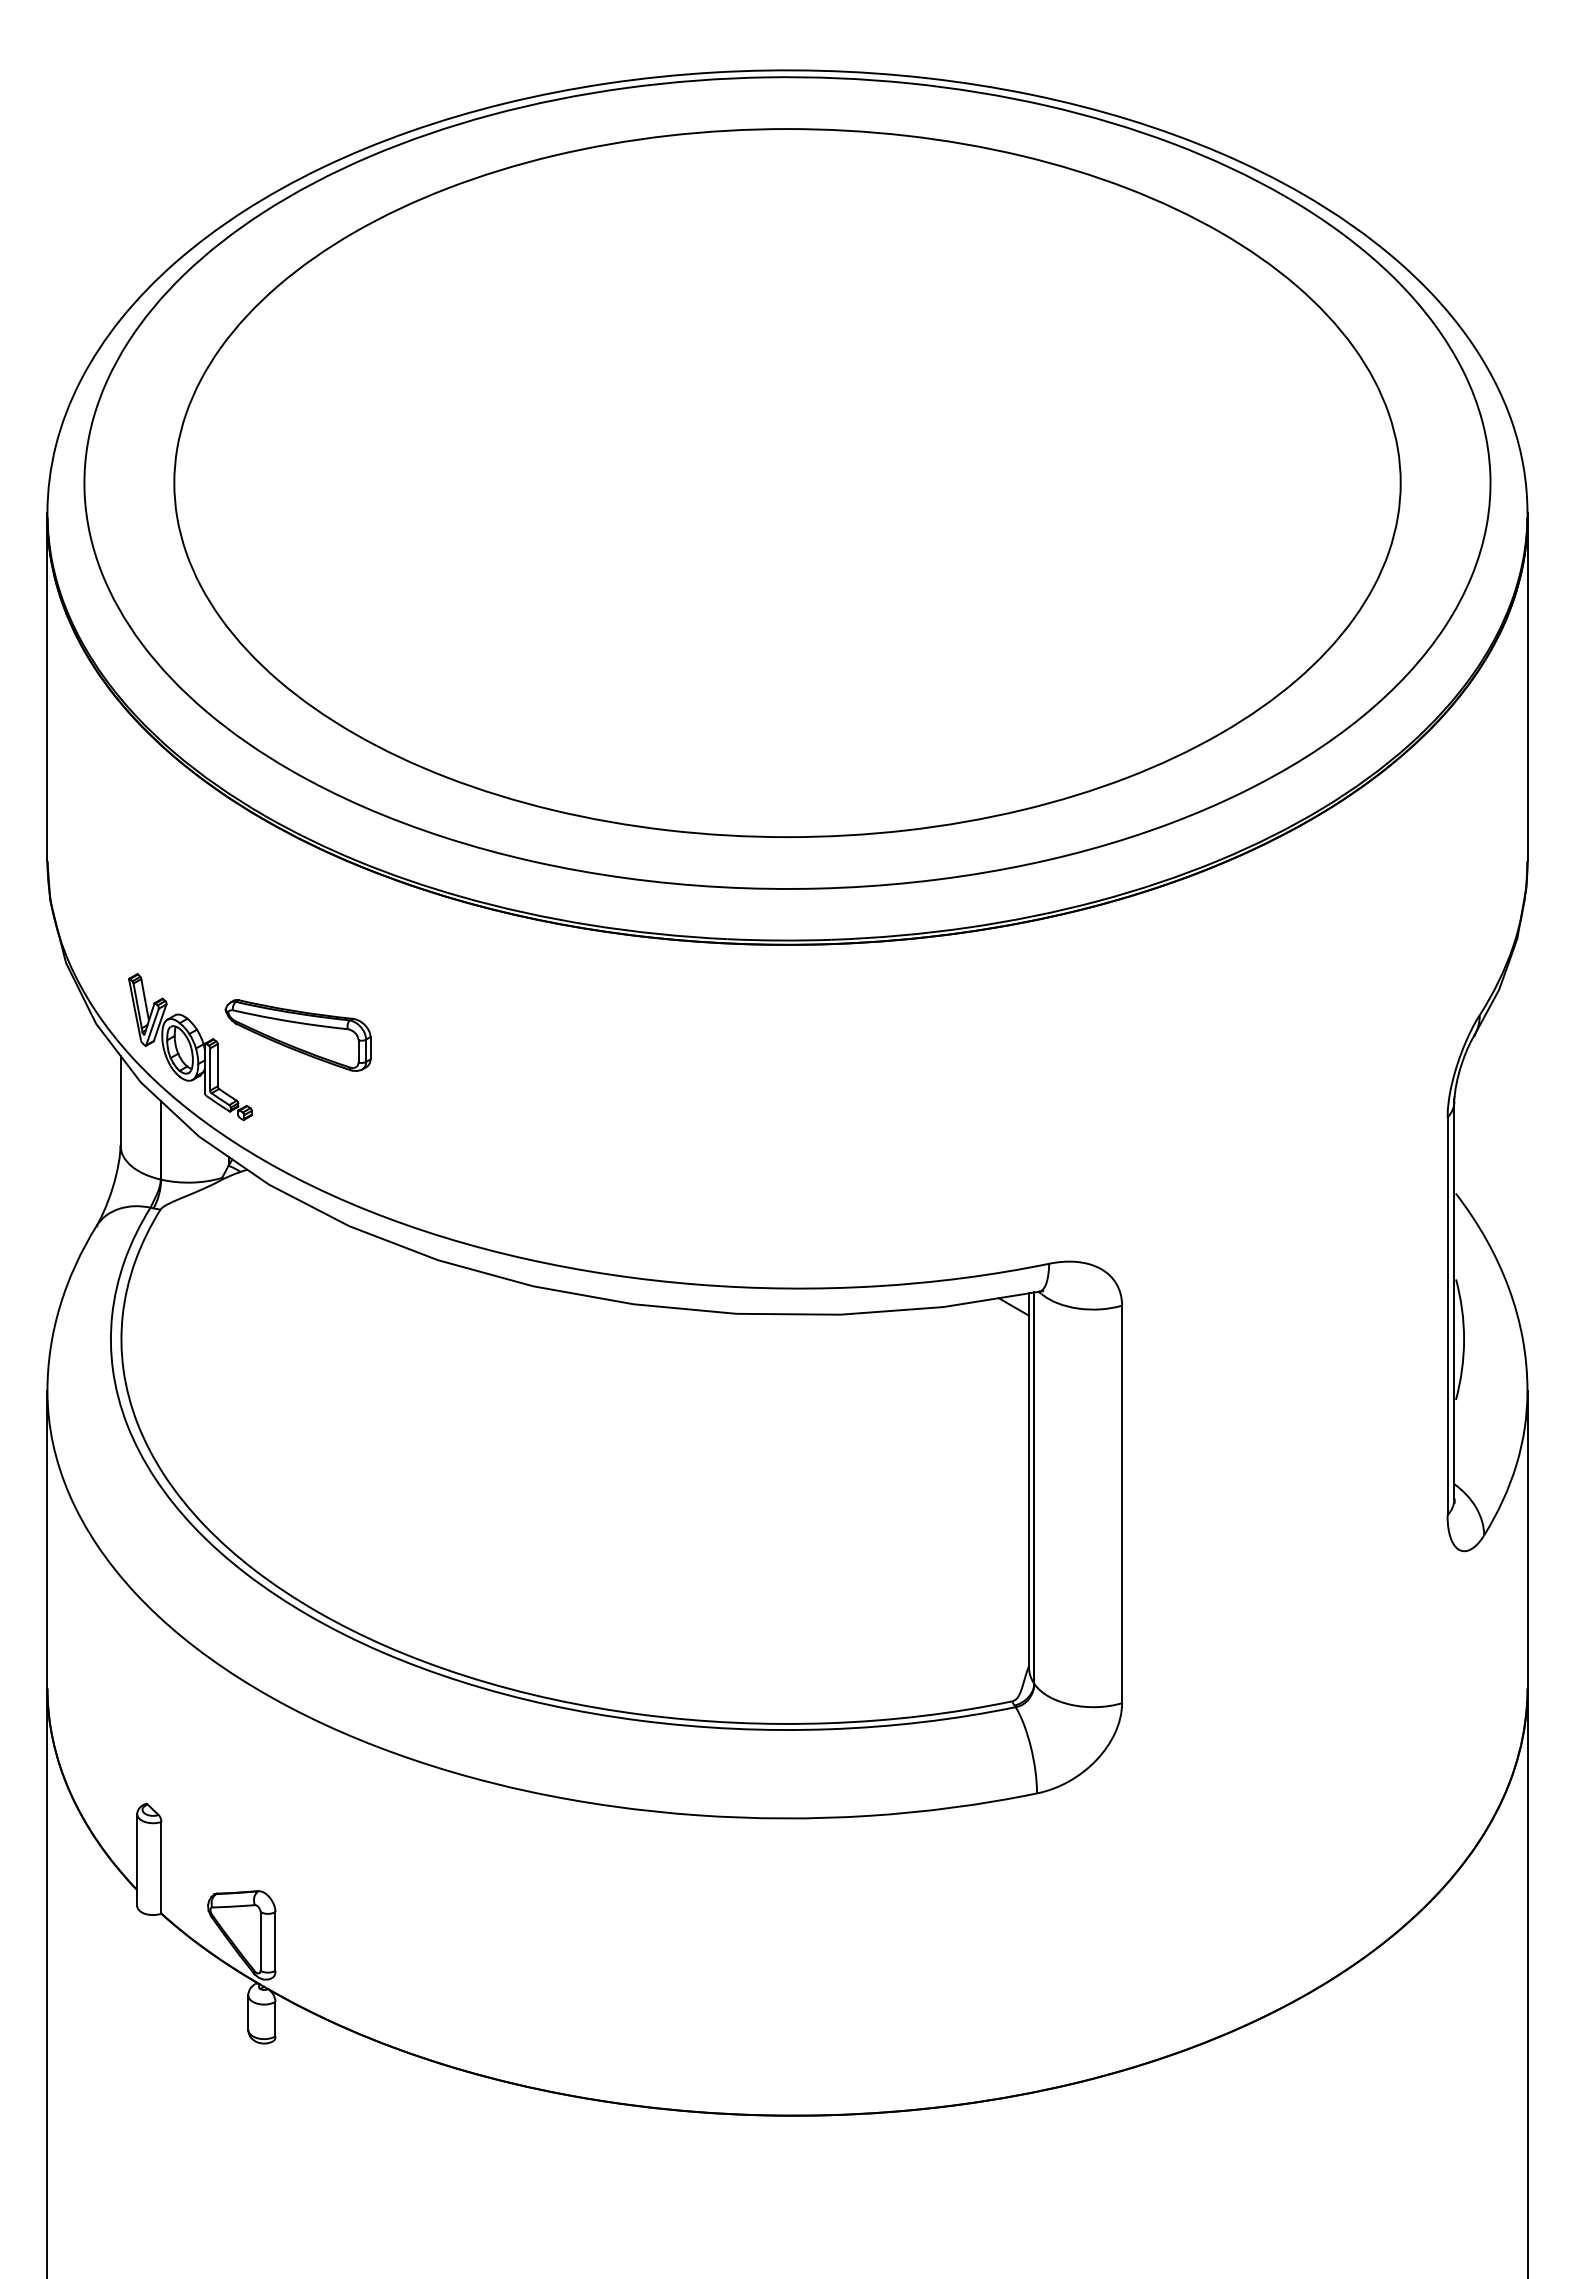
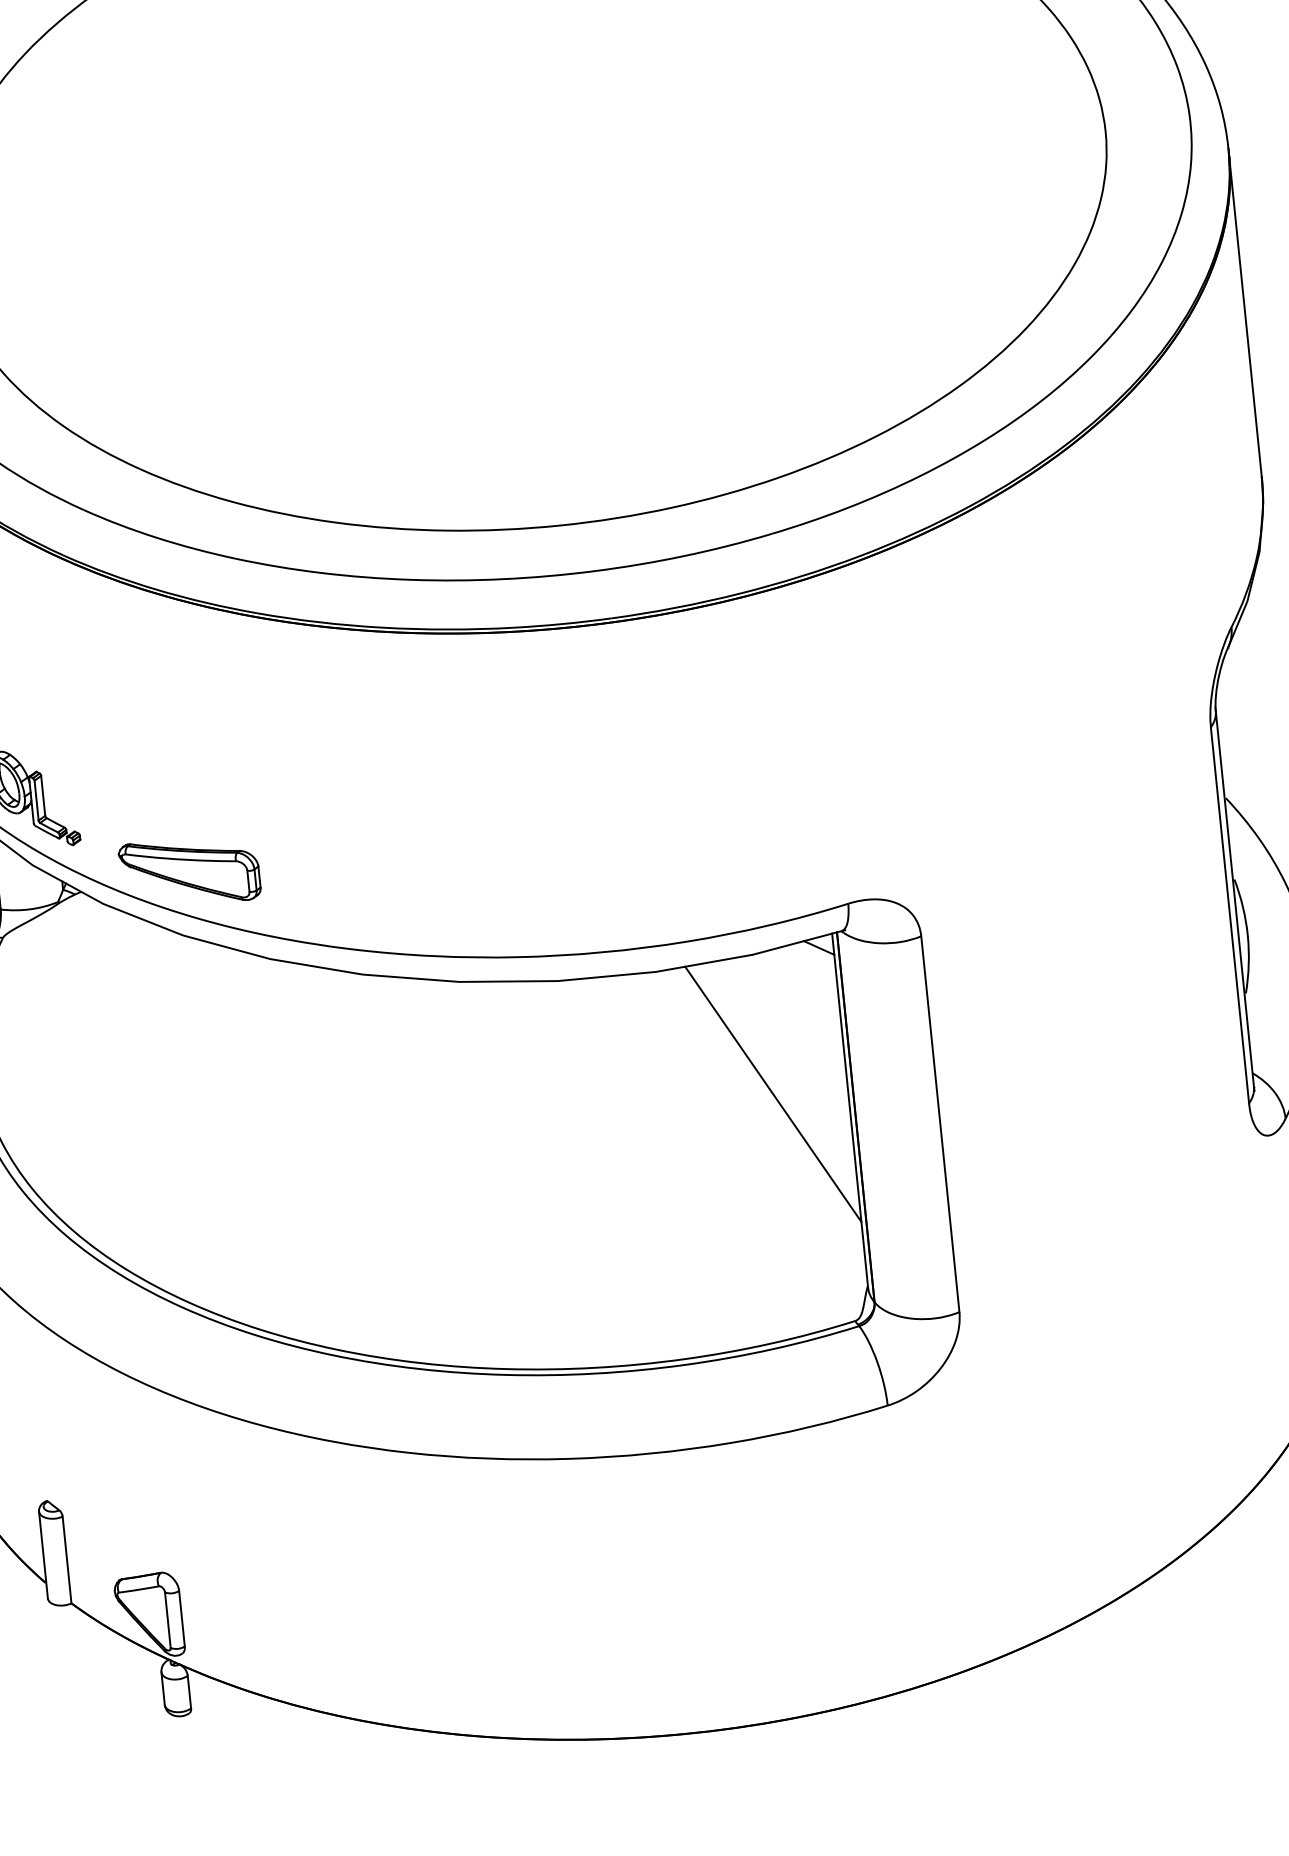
part: (297, 1035) -> (189, 872), moved
line: (950, 1455) -> (773, 1094), added

